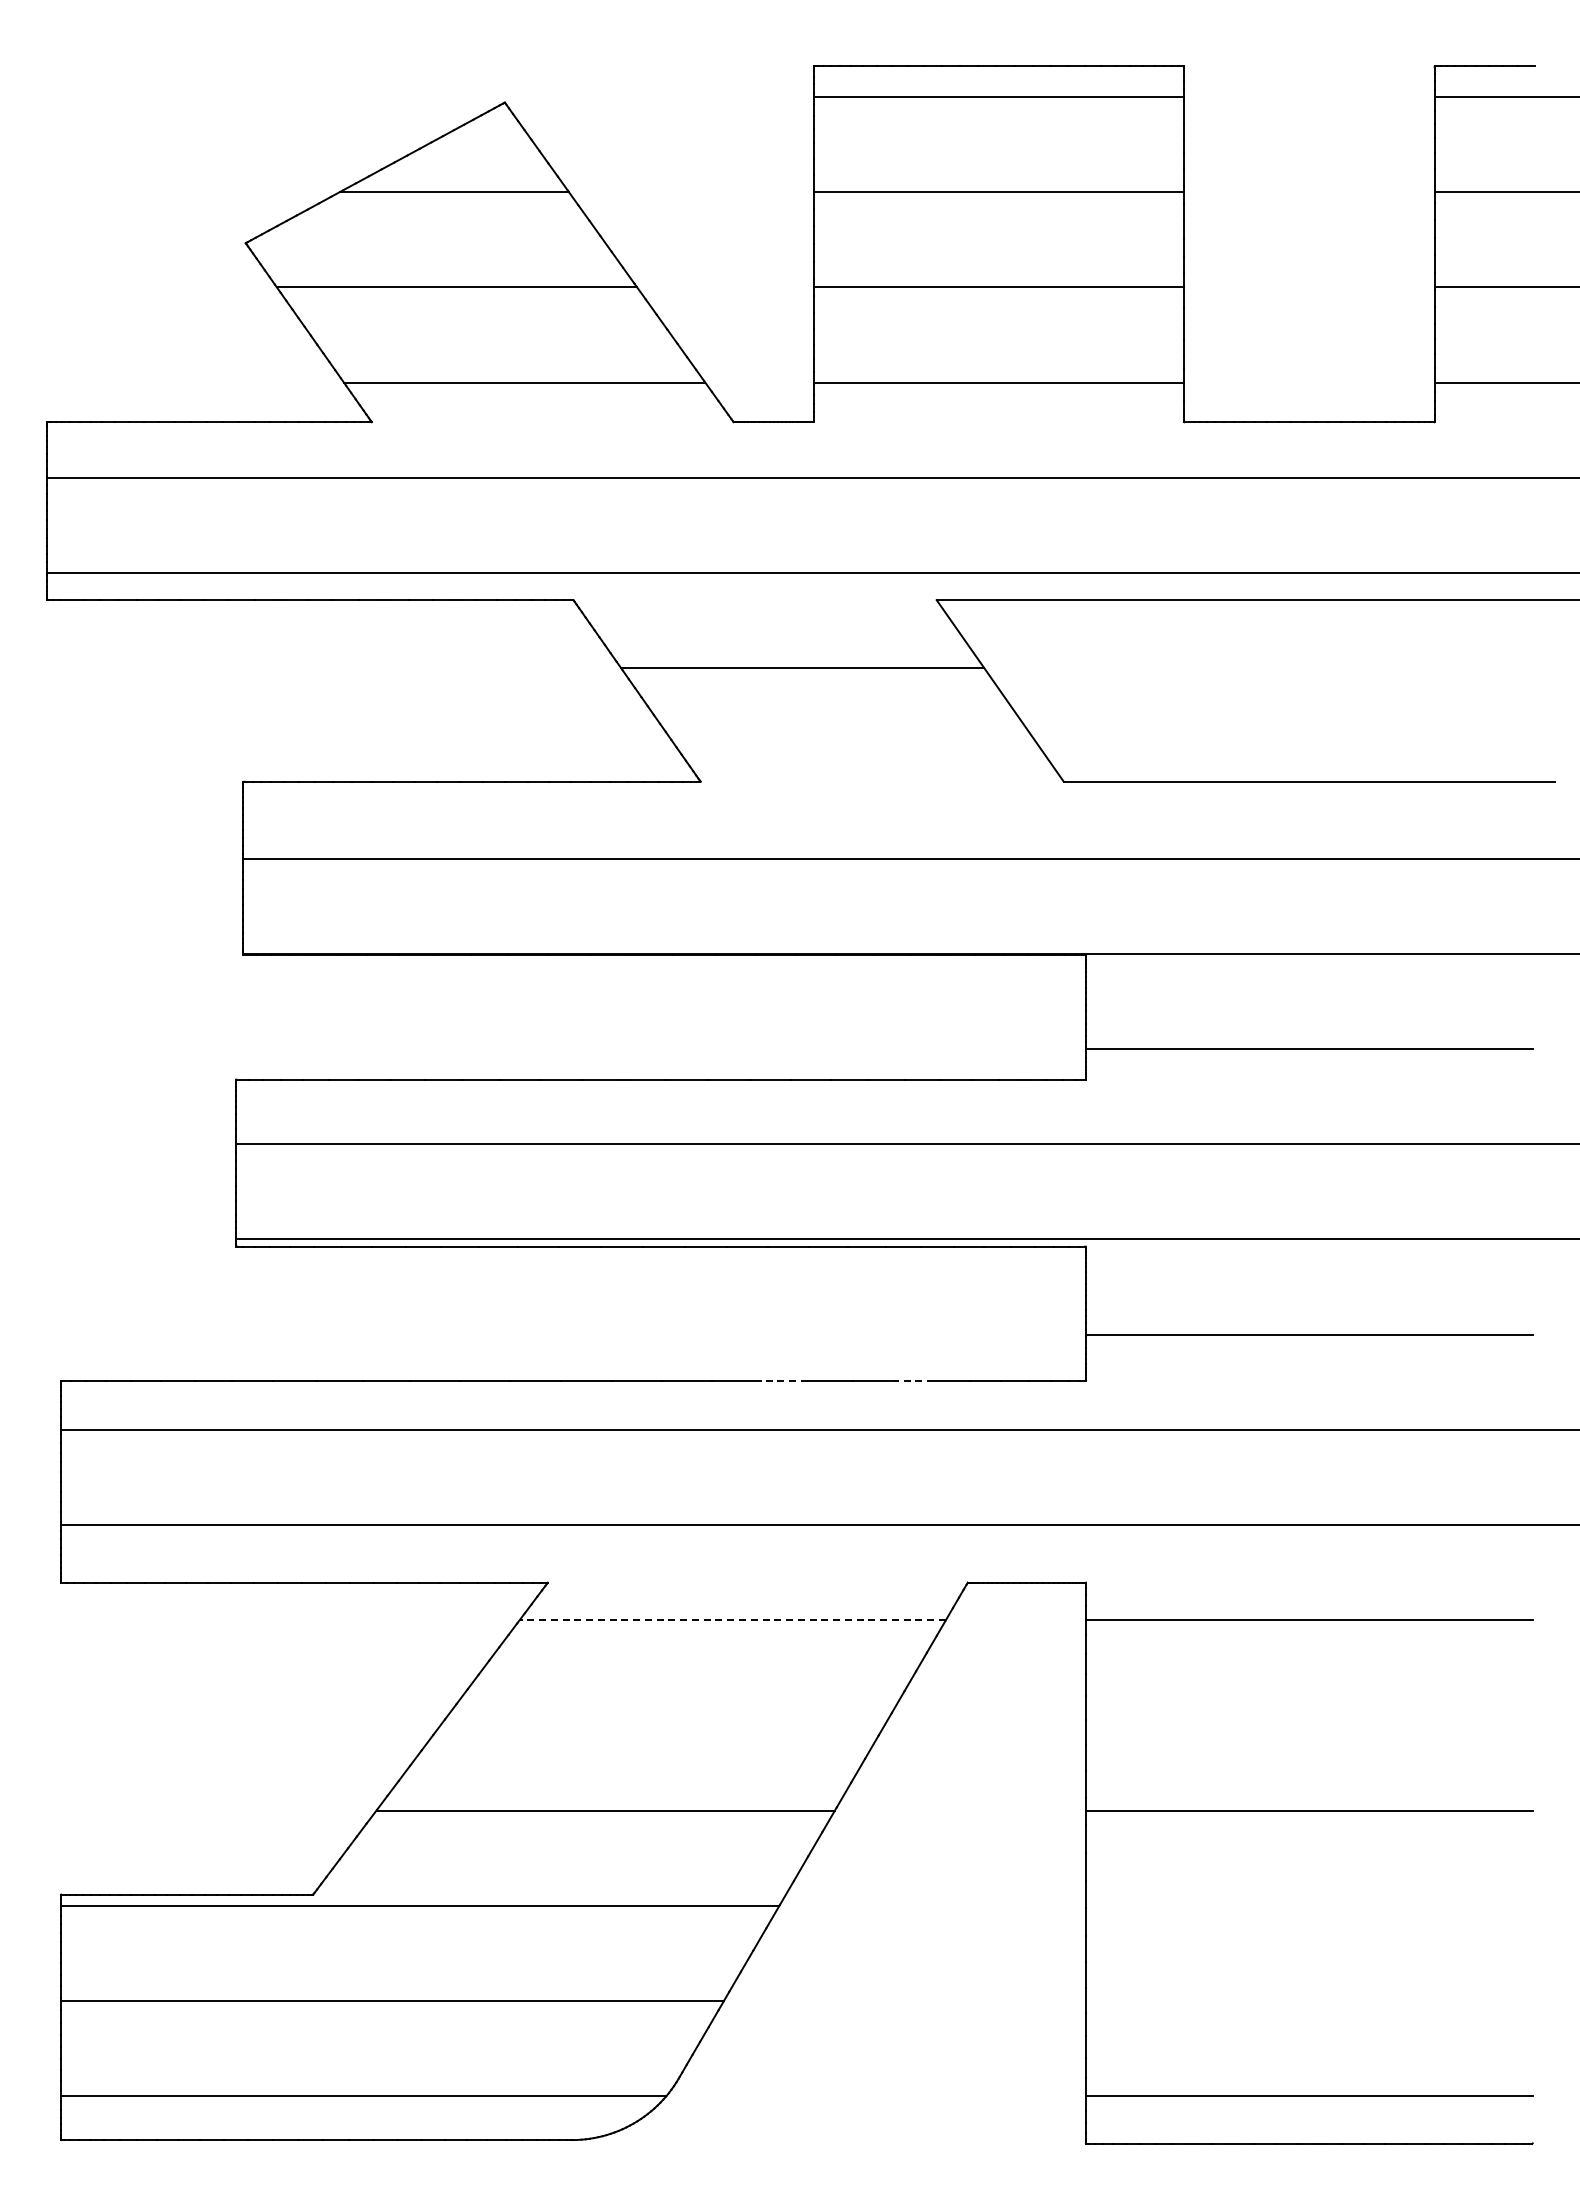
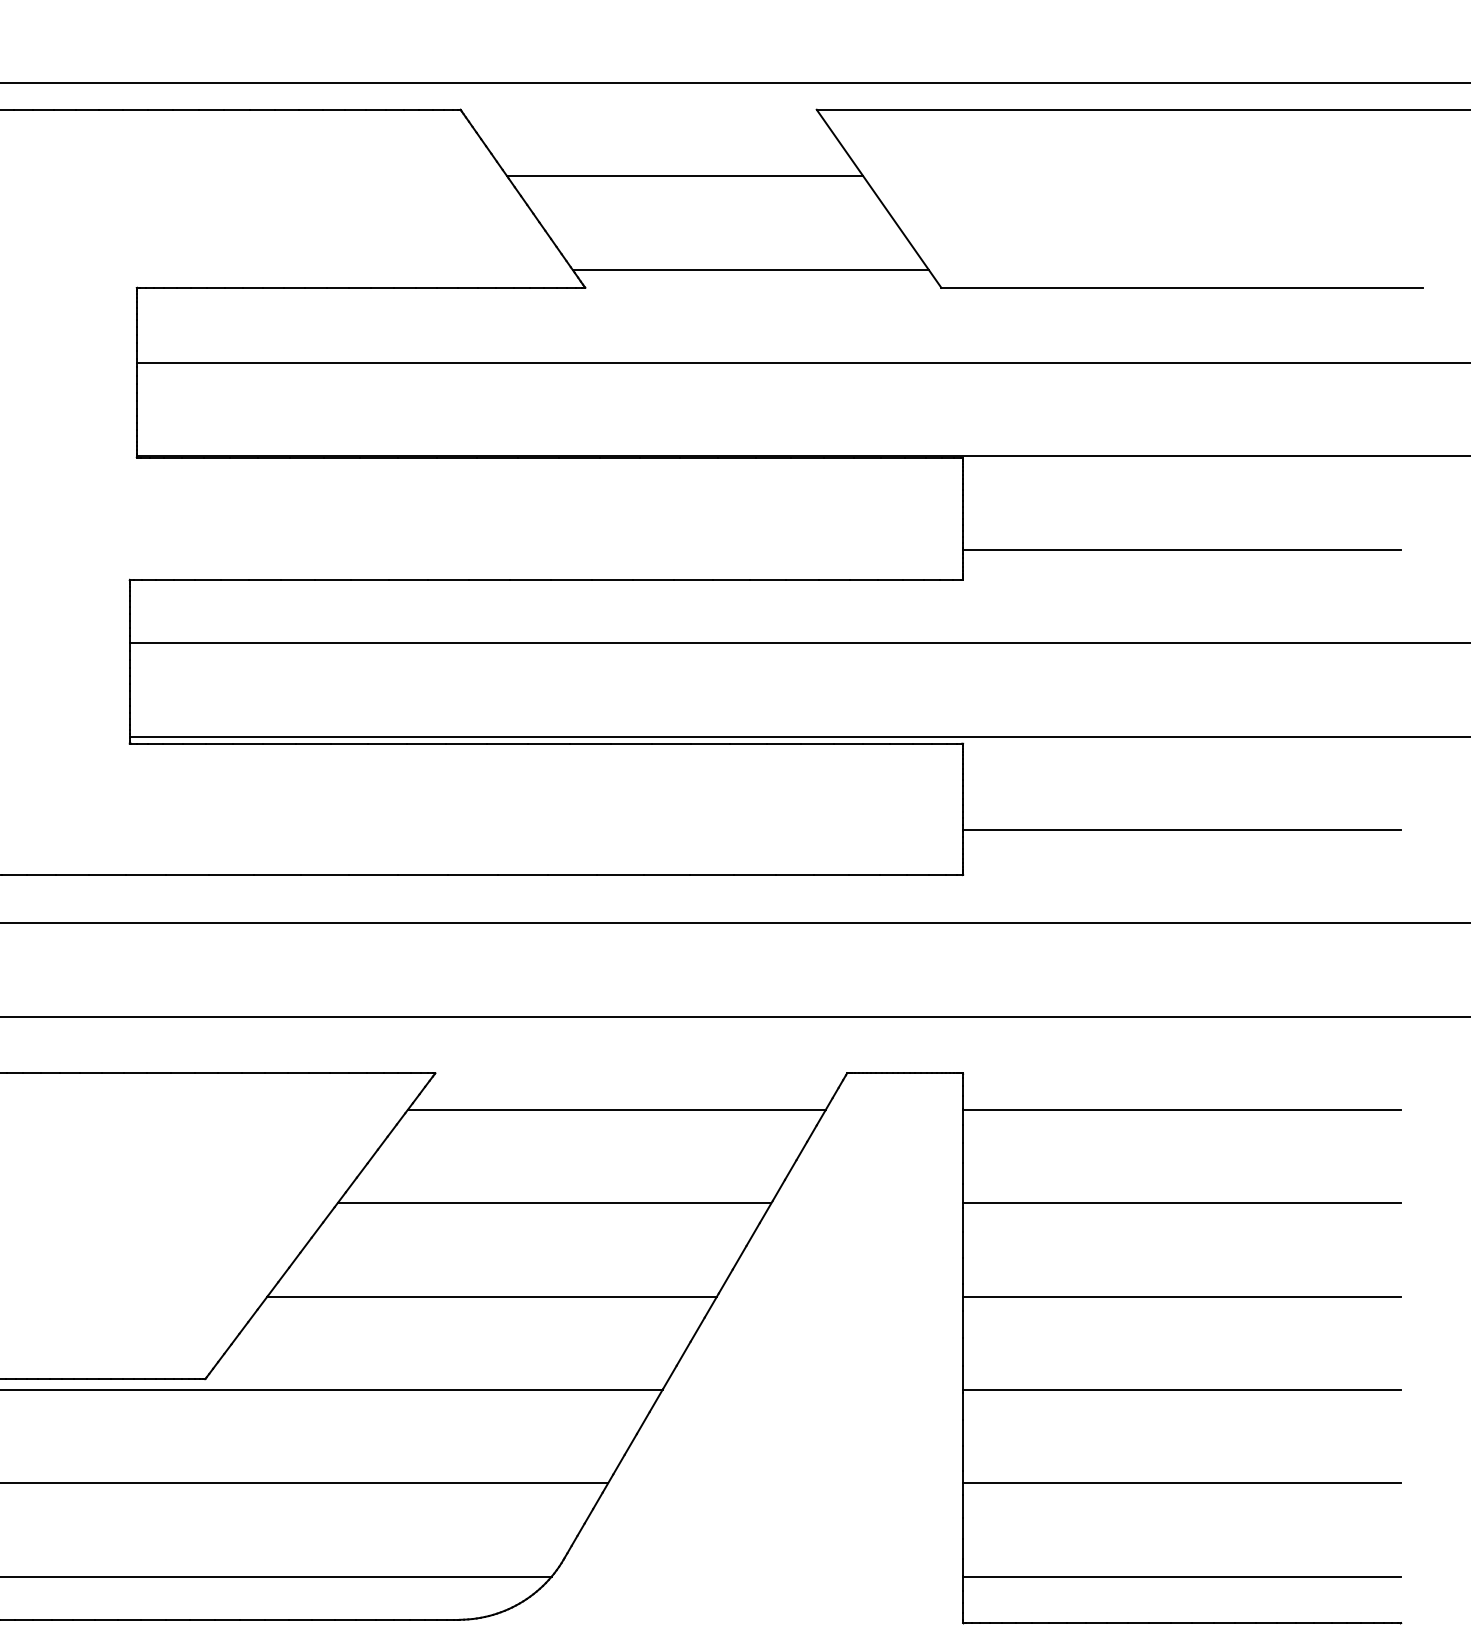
line: (868, 763) -> (749, 269), added
line: (783, 1380) -> (666, 874), dashed -> solid
line: (914, 1380) -> (794, 874), dashed -> solid
line: (732, 1620) -> (616, 1110), dashed -> solid
line: (669, 1715) -> (554, 1203), added
line: (1309, 1715) -> (1182, 1203), added
line: (1309, 1905) -> (1182, 1389), added
line: (1309, 2000) -> (1182, 1482), added

